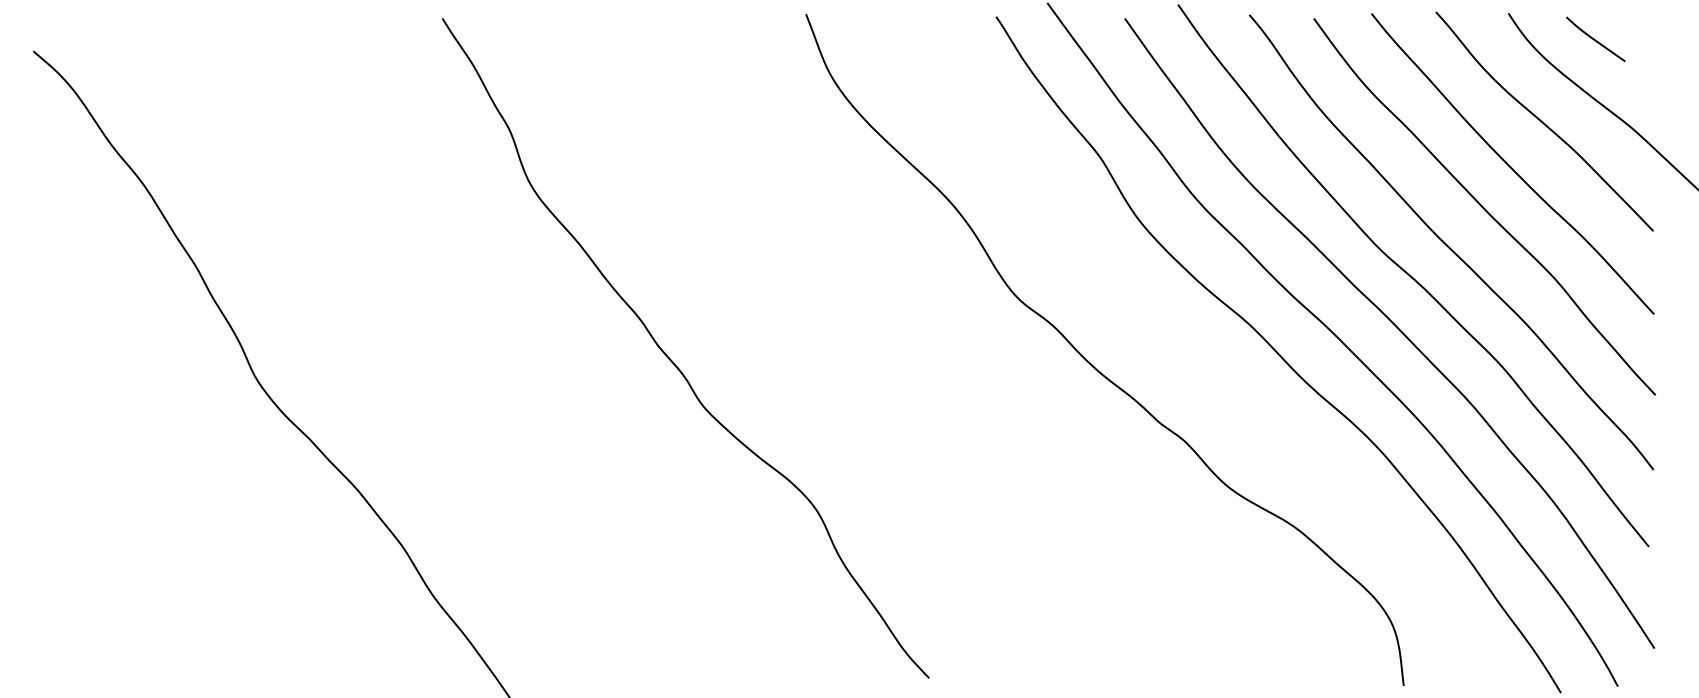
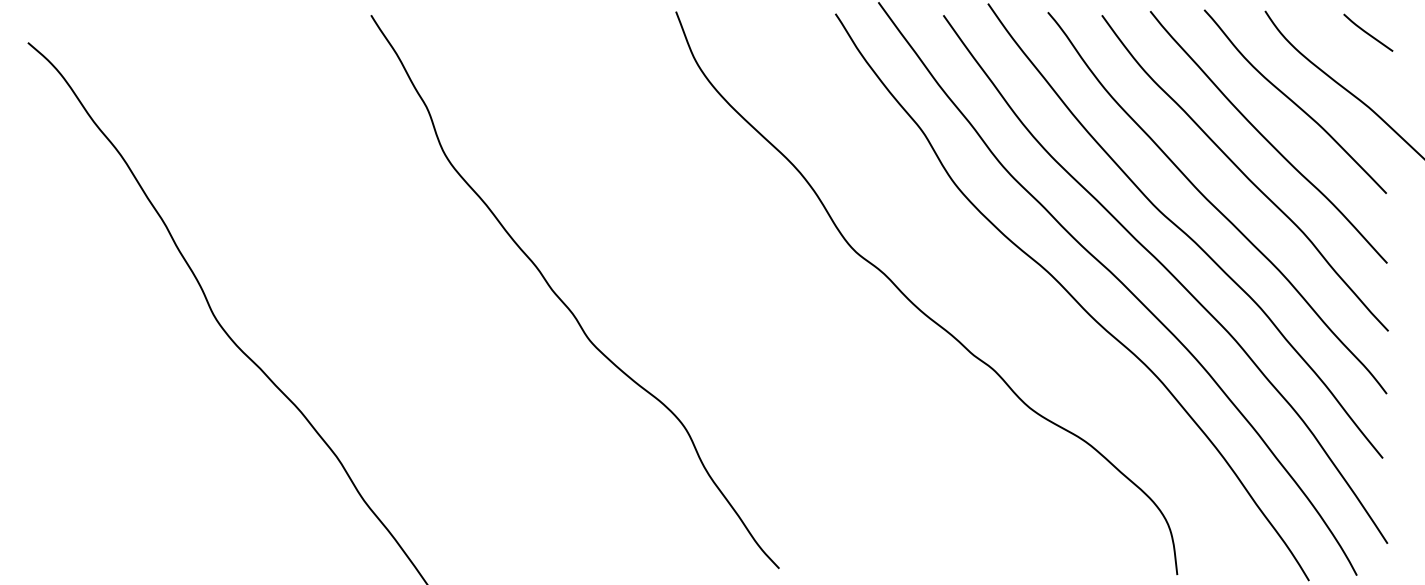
line: (1594, 38) -> (1367, 32), moved

